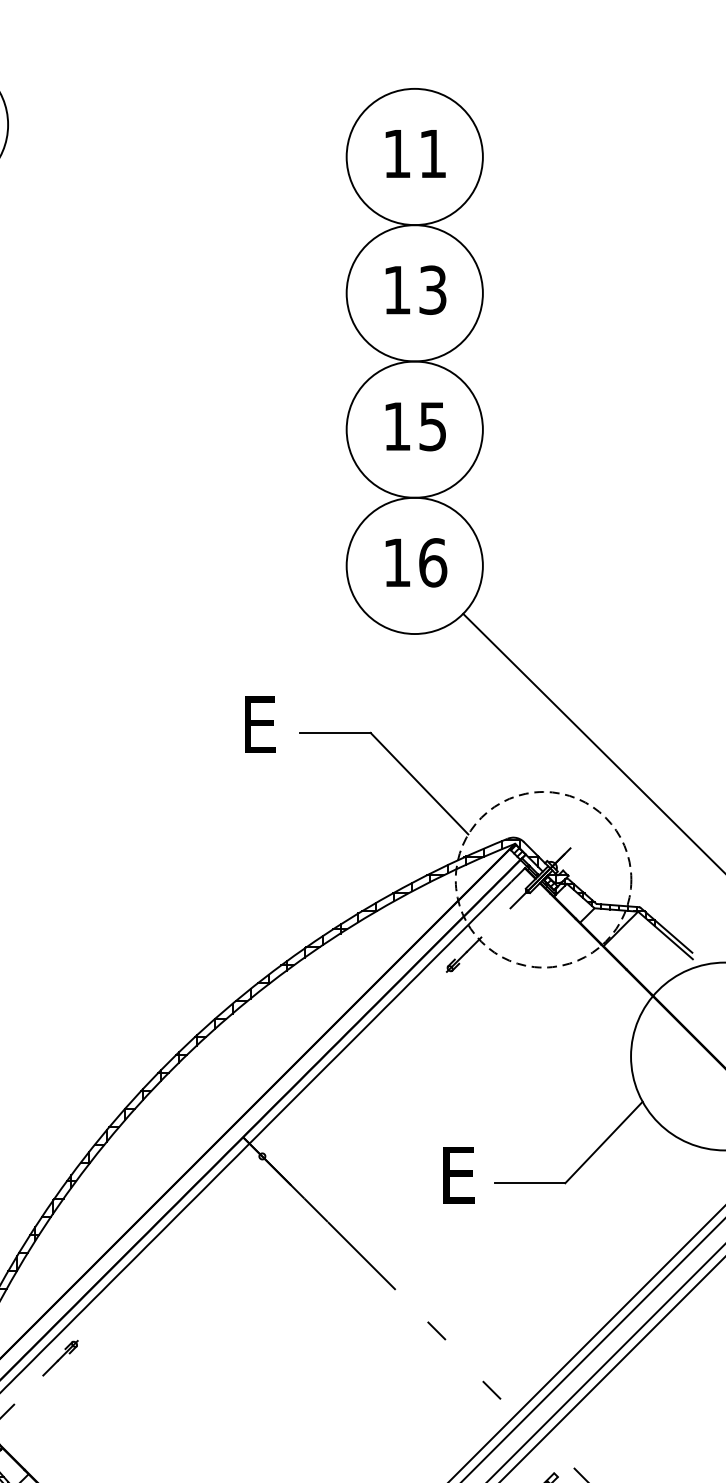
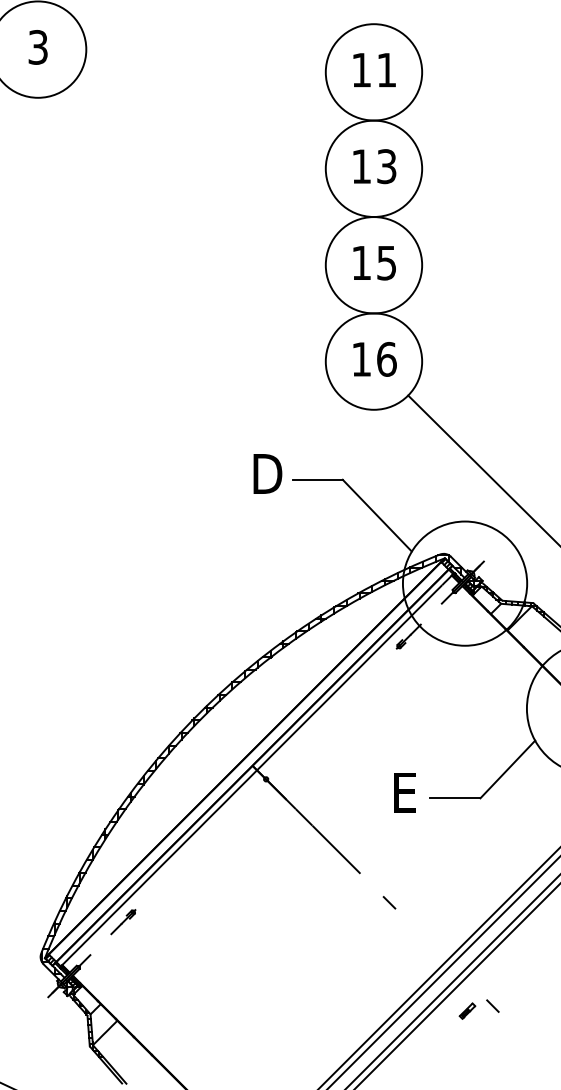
text: (264, 724) -> (267, 473), E -> D
circle: (542, 879) -> (464, 583), dashed -> solid
line: (491, 1389) -> (428, 944), removed

